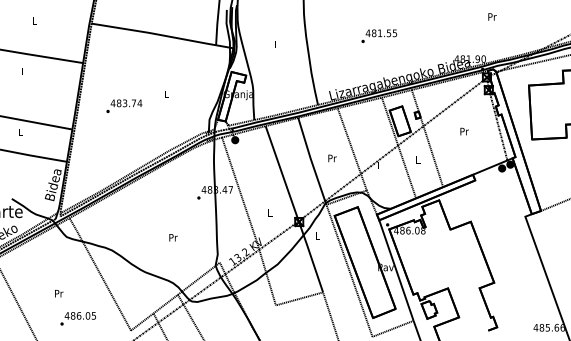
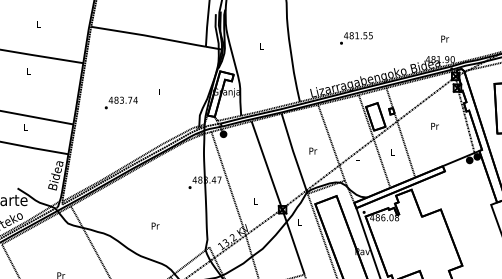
text: (492, 16) -> (445, 38), moved
text: (173, 237) -> (155, 225), moved

